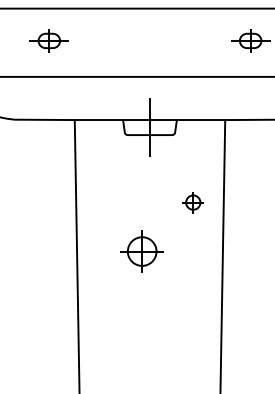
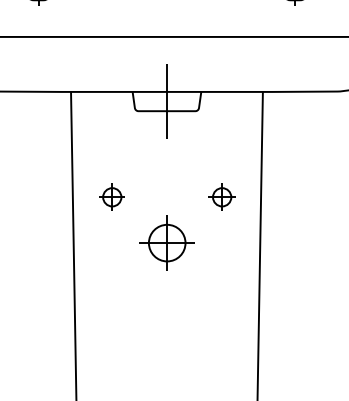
part: (106, 202) -> (111, 197), added
part: (141, 251) -> (166, 243), moved

